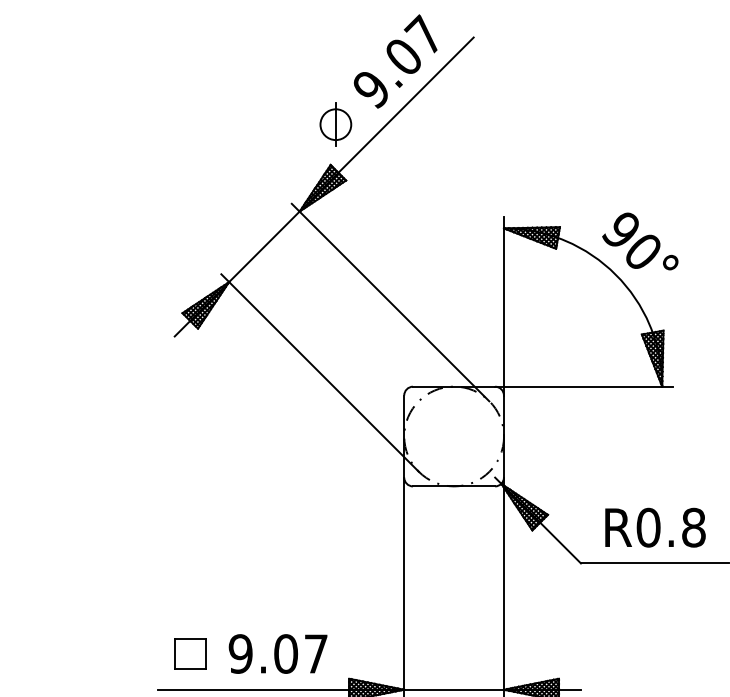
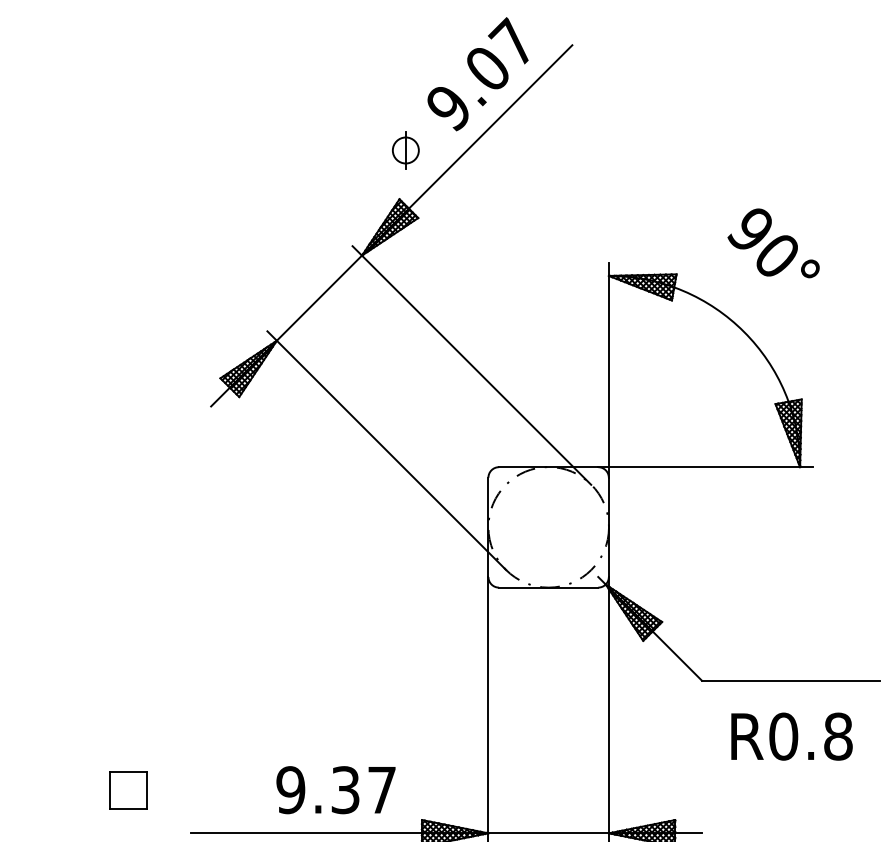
part: (335, 124) -> (405, 150), size x0.7
text: (640, 241) -> (773, 243), moved
text: (655, 527) -> (792, 736), moved
part: (190, 653) -> (128, 789), moved
text: (285, 653) -> (344, 789), 9.07 -> 9.37

